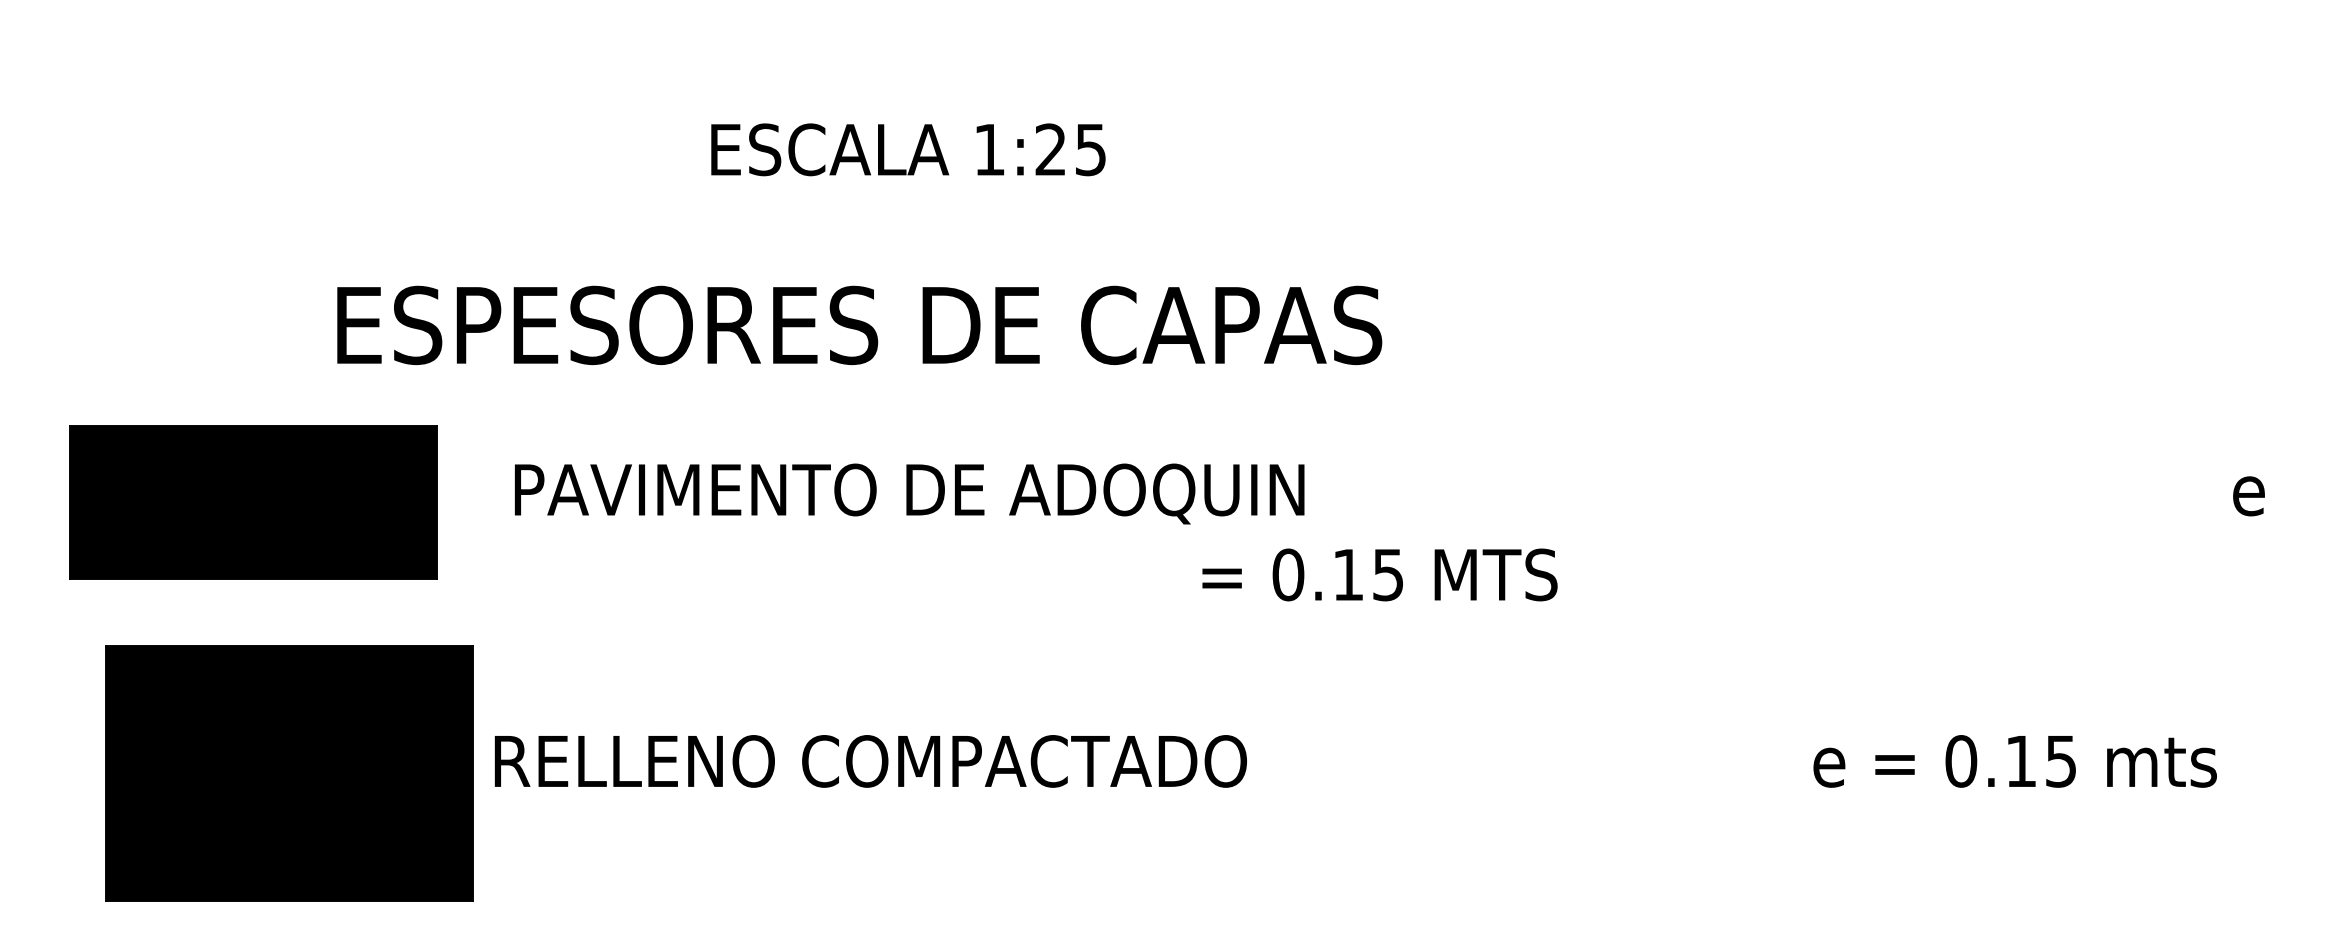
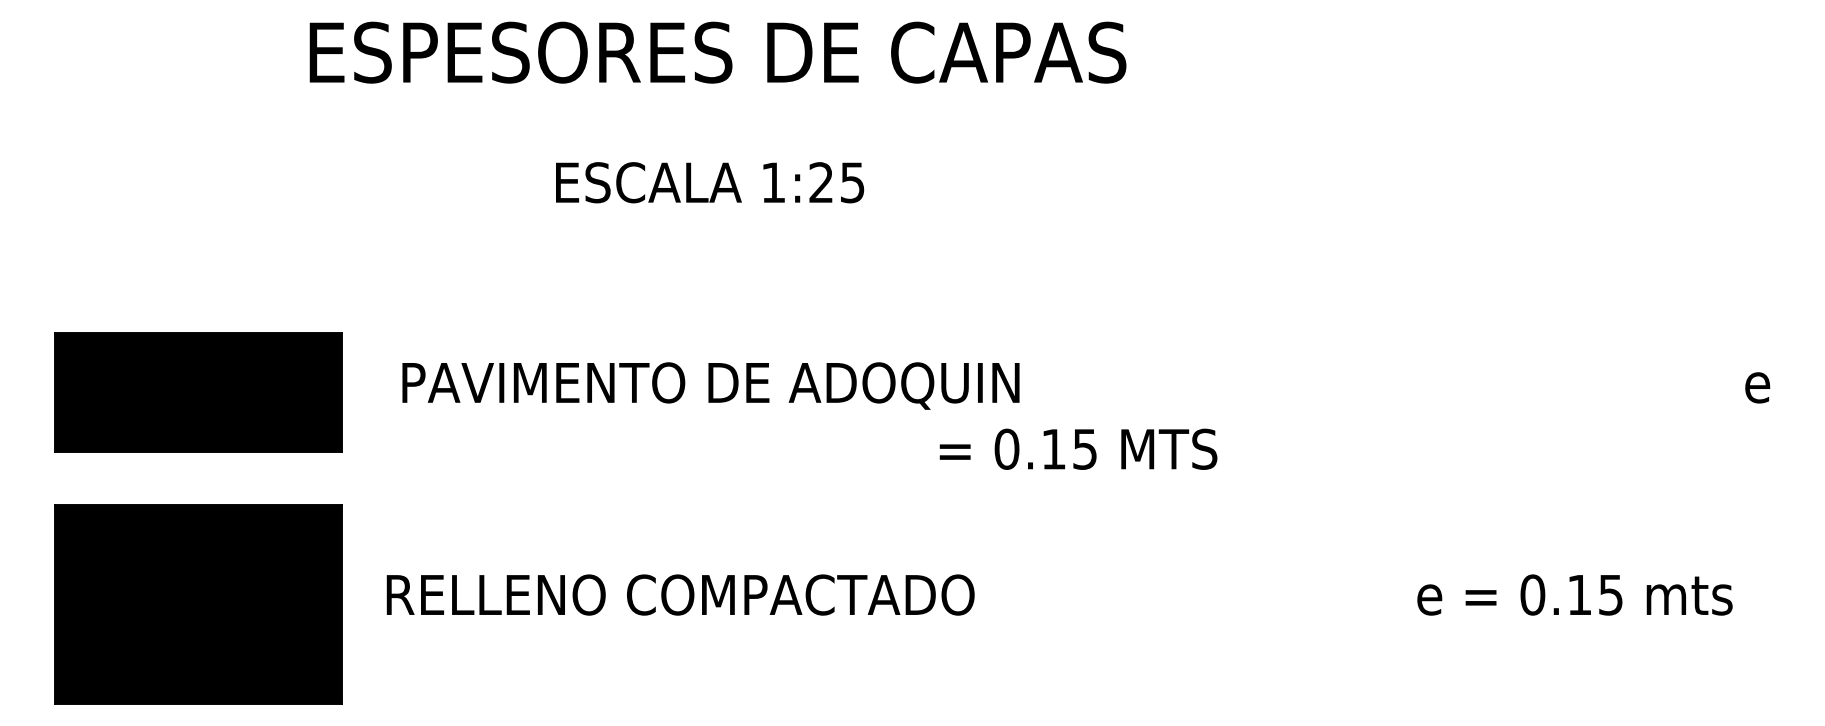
text: (908, 149) -> (710, 182), moved
text: (859, 325) -> (717, 52), moved
part: (289, 773) -> (198, 604), moved

